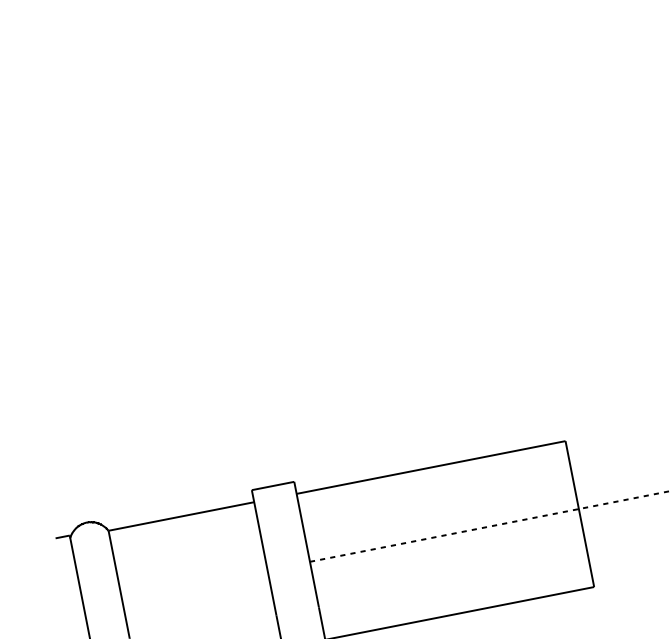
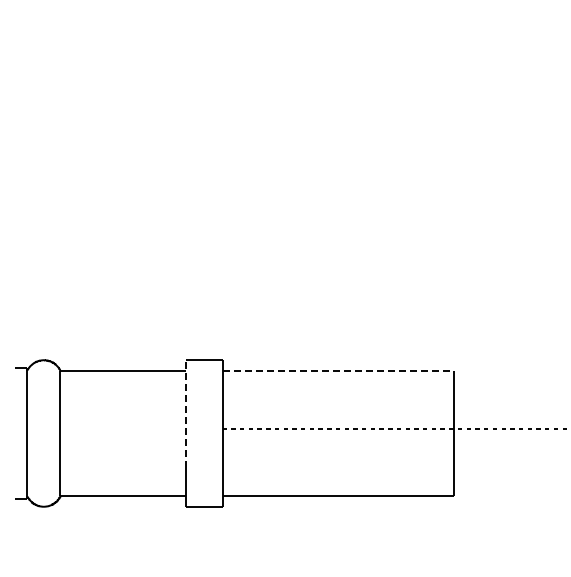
line: (431, 467) -> (338, 370), solid -> dashed
line: (263, 552) -> (185, 413), solid -> dashed

